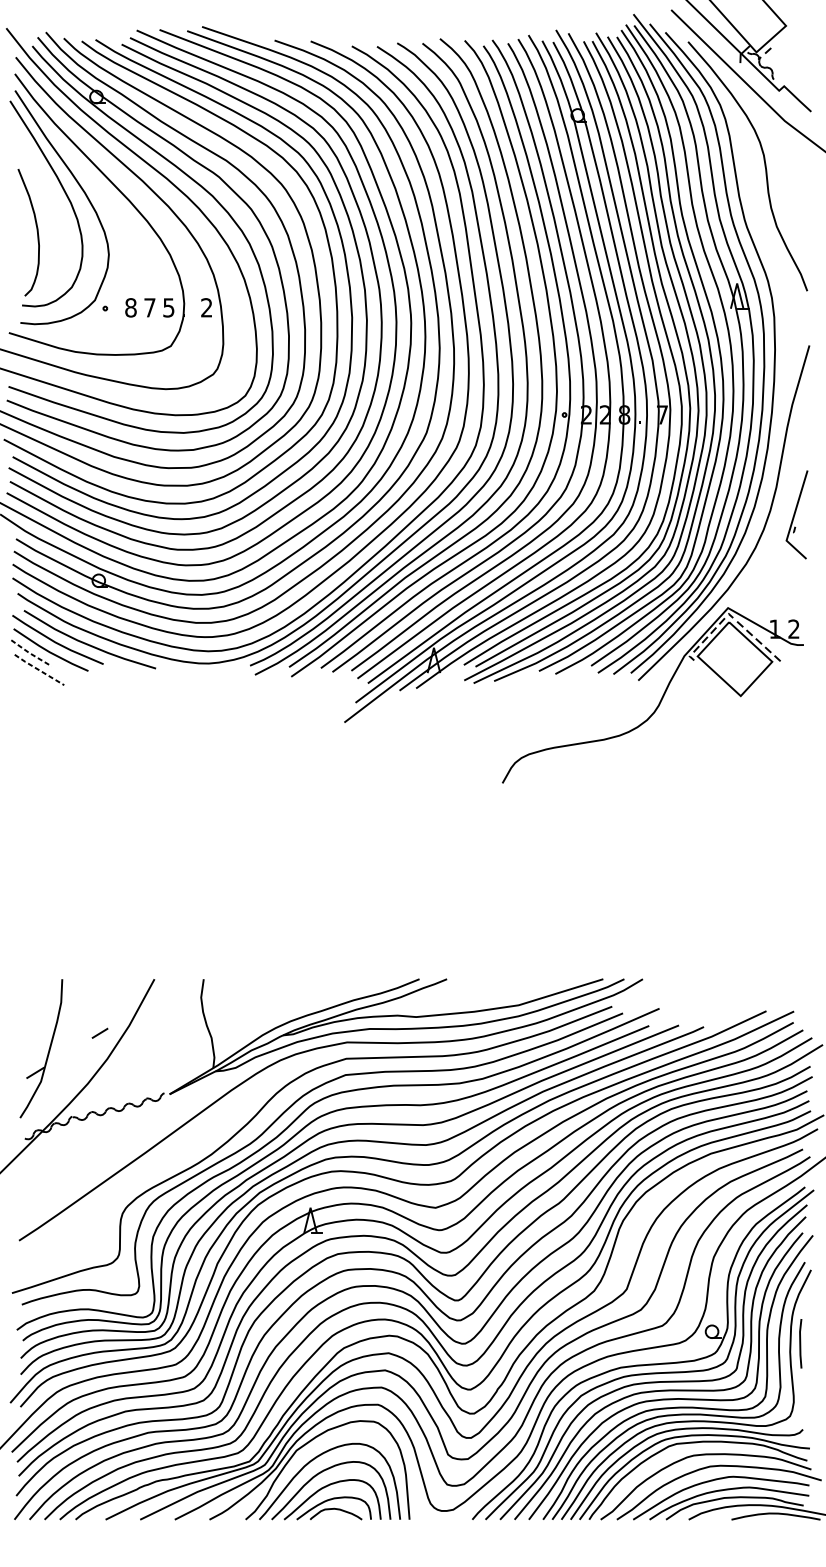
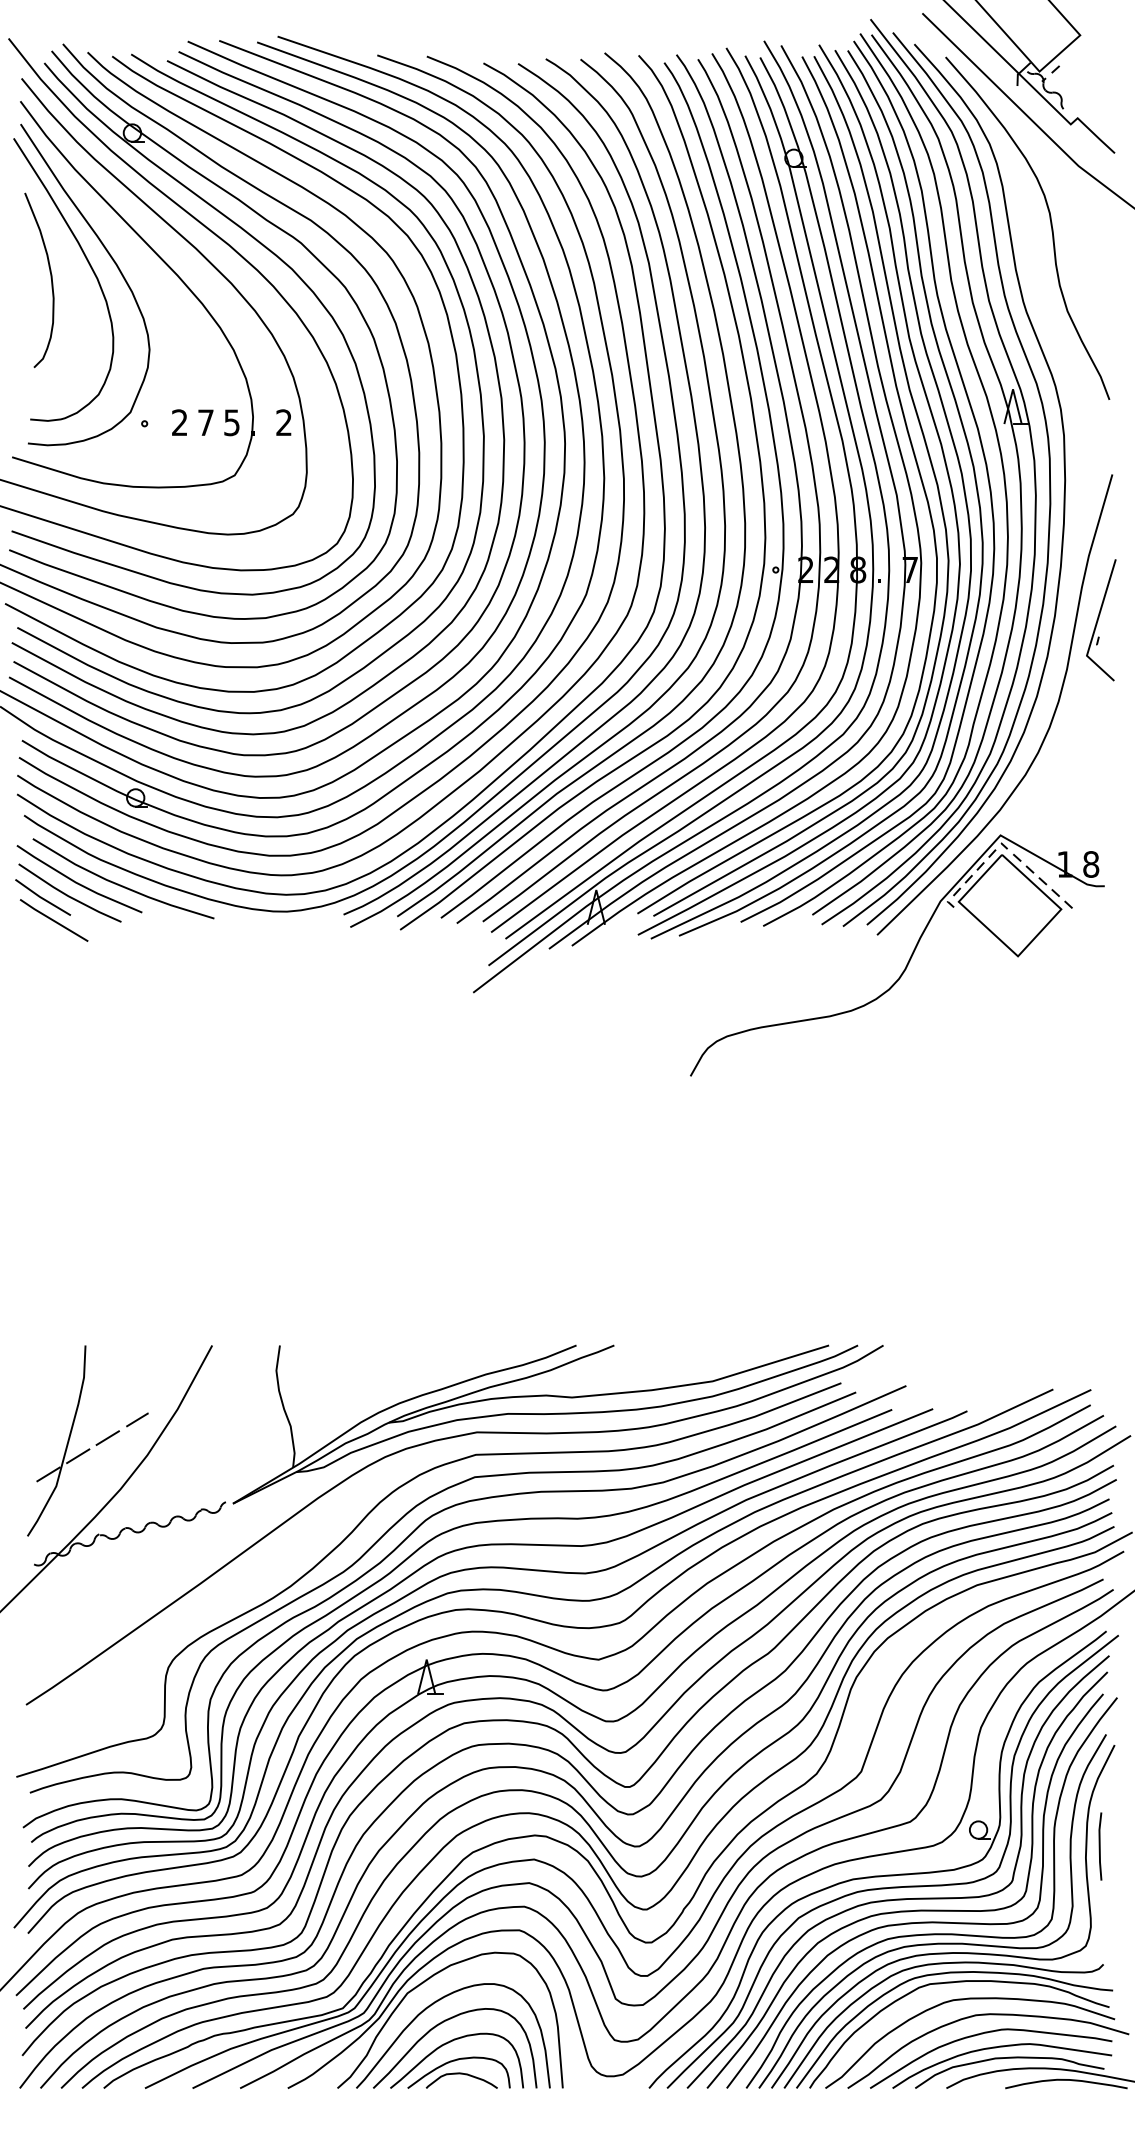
curve: (36, 231) -> (50, 278), moved
text: (130, 307) -> (179, 422), 8 -> 2
part: (797, 515) -> (1101, 620), moved
text: (794, 629) -> (1091, 864), 2 -> 8
line: (31, 653) -> (42, 898), dashed -> solid
line: (39, 669) -> (53, 920), dashed -> solid
line: (78, 1046) -> (107, 1437), added
line: (57, 1059) -> (78, 1456), added

